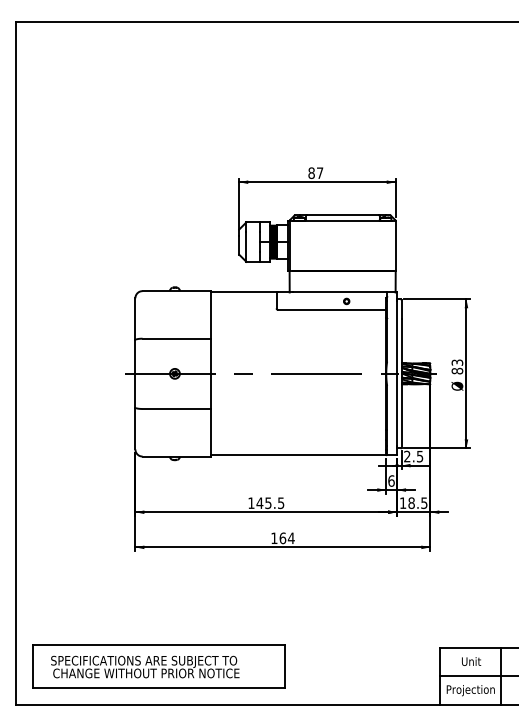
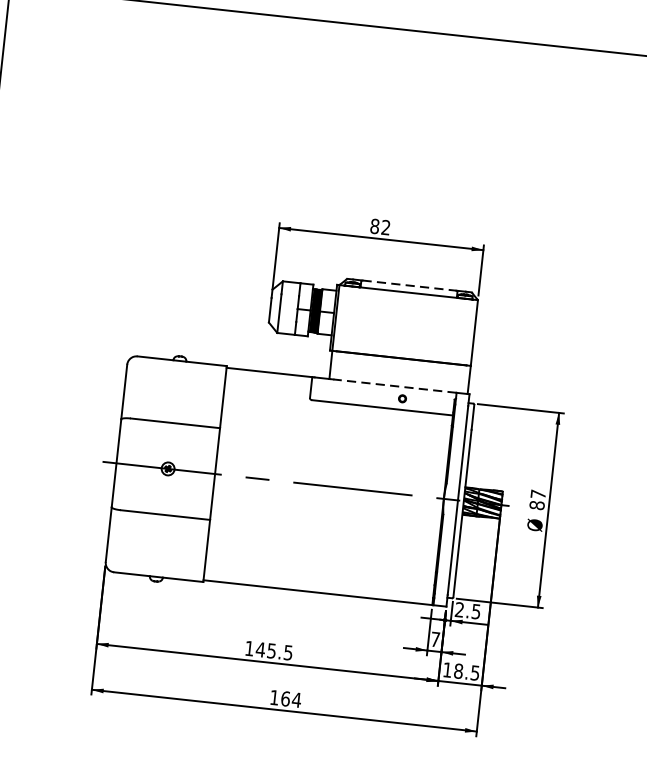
text: (319, 172) -> (385, 226), 87 -> 82
line: (342, 215) -> (409, 286), solid -> dashed
line: (339, 292) -> (394, 386), solid -> dashed
text: (457, 362) -> (538, 494), 83 -> 87
text: (391, 480) -> (435, 638), 6 -> 7

